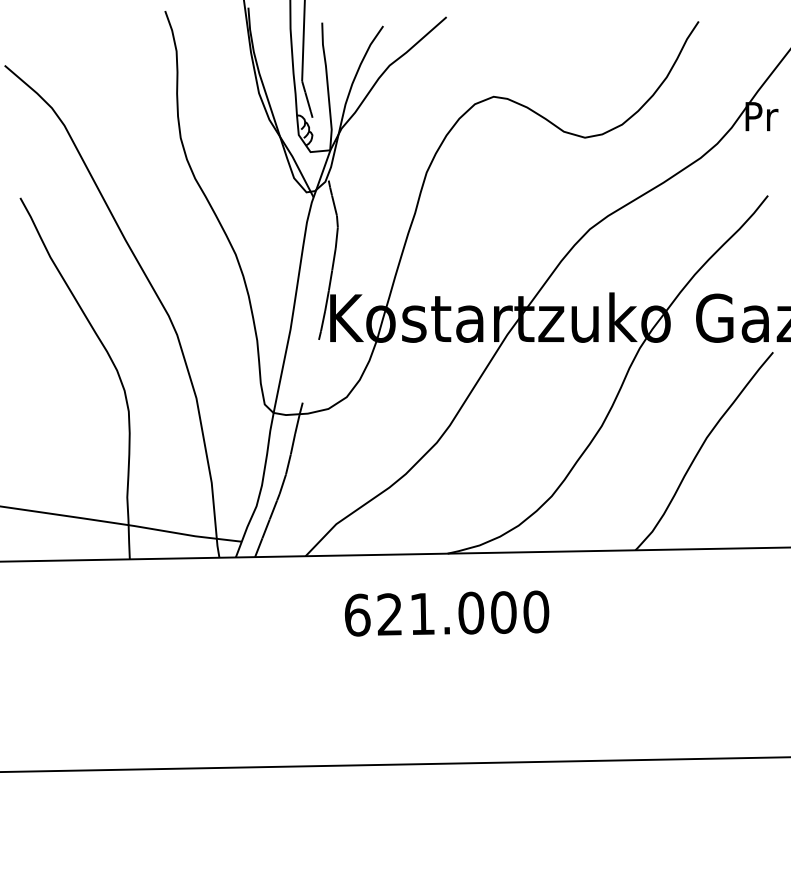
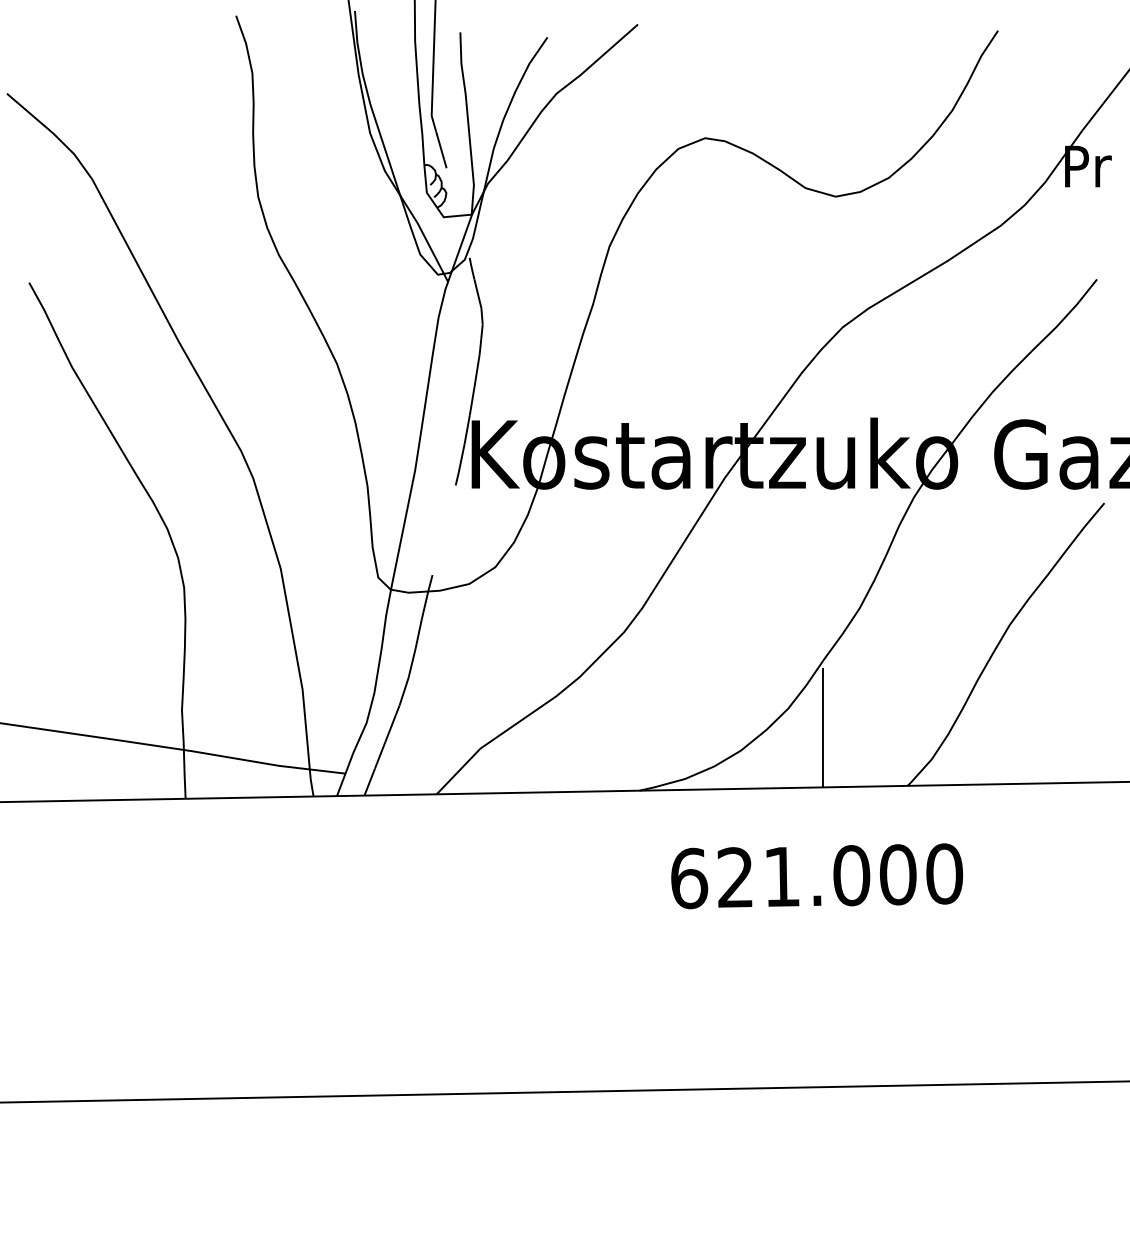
line: (576, 509) -> (823, 727), added
text: (447, 613) -> (817, 876), moved

